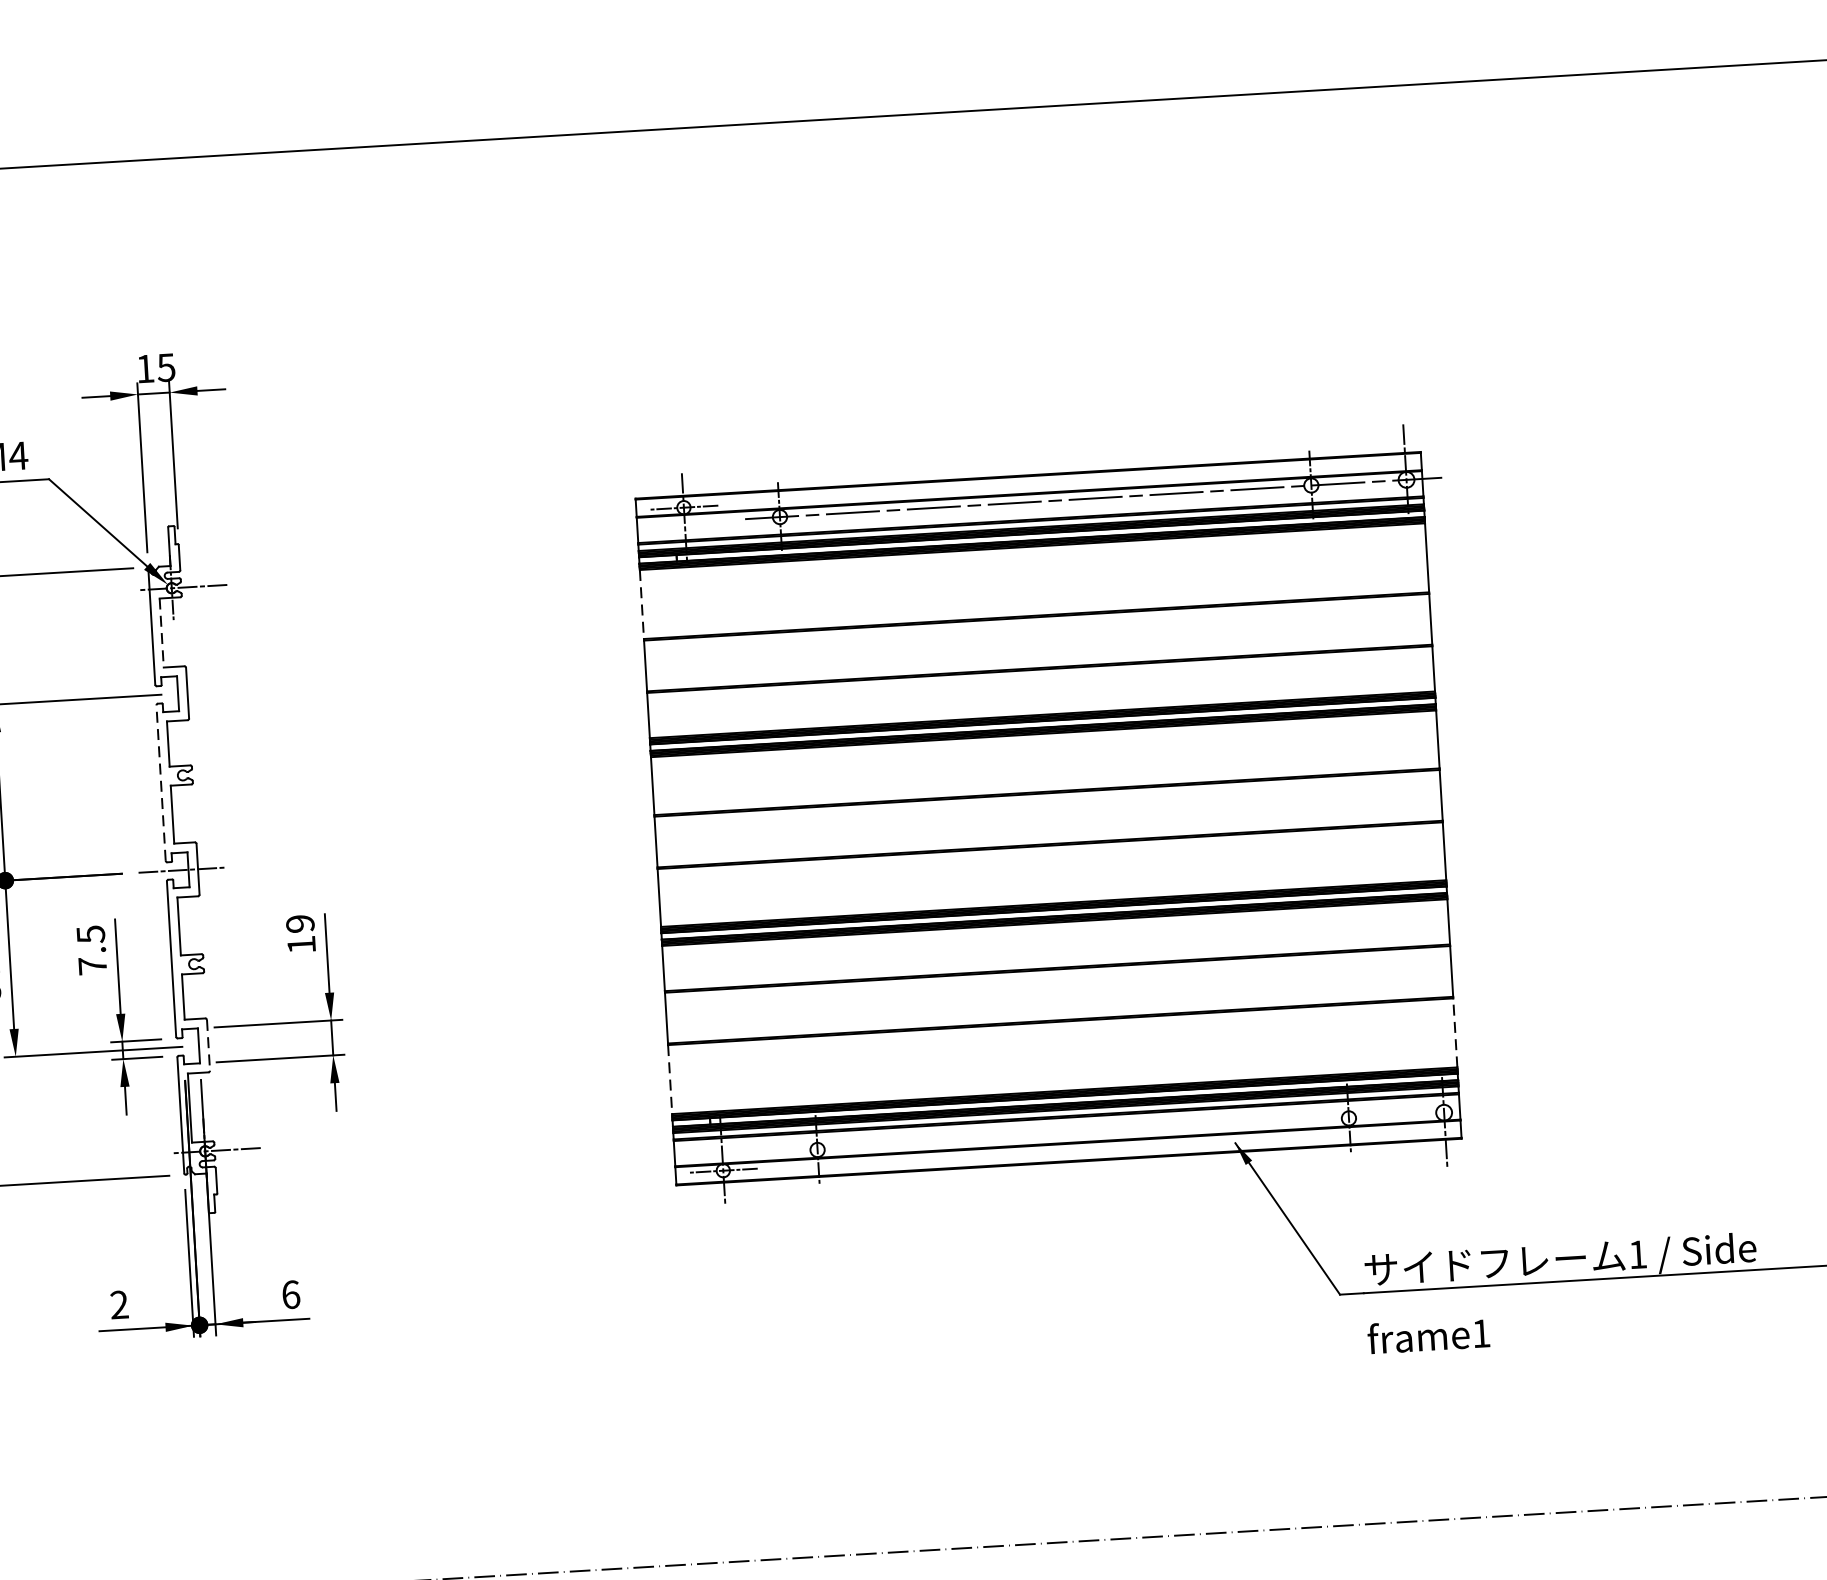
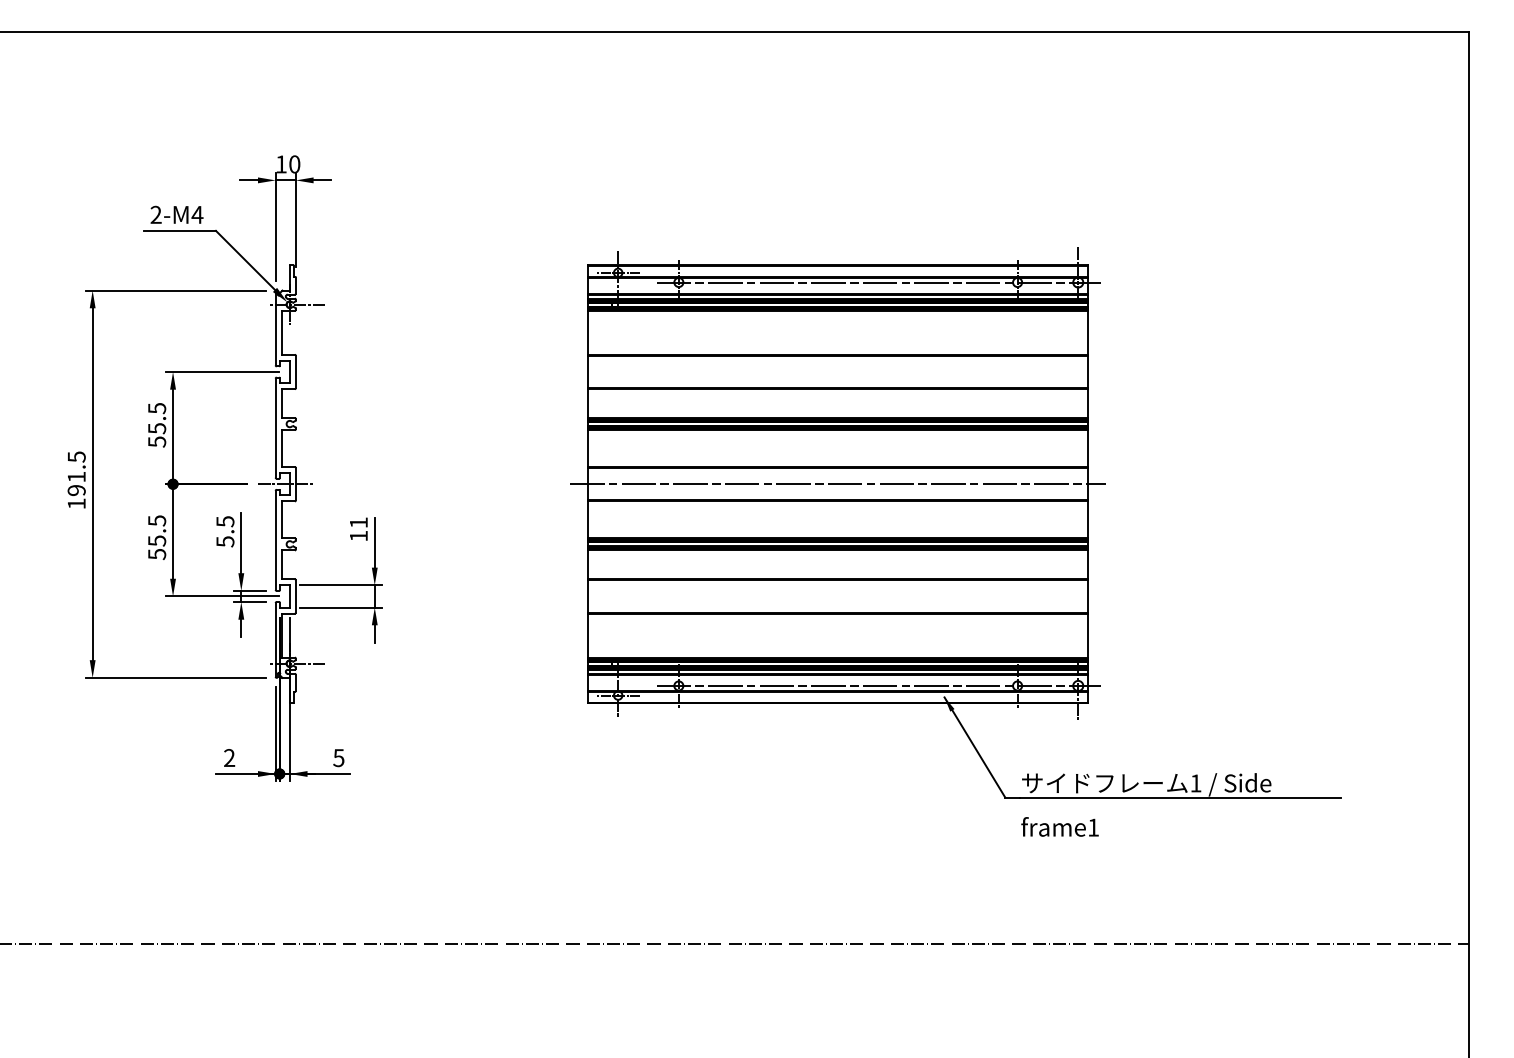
text: (166, 367) -> (294, 164), 15 -> 10
line: (641, 604) -> (587, 332), dashed -> solid
line: (161, 632) -> (281, 332), dashed -> solid
line: (160, 783) -> (275, 428), dashed -> solid
line: (1049, 819) -> (838, 484), added
text: (299, 923) -> (358, 522), 19 -> 11
text: (92, 965) -> (225, 541), 7.5 -> 5.5
line: (1455, 1032) -> (1088, 635), dashed -> solid
line: (207, 1045) -> (295, 596), dashed -> solid
line: (669, 1079) -> (587, 635), dashed -> solid
line: (1130, 1130) -> (878, 685), added
text: (290, 1295) -> (338, 758), 6 -> 5

